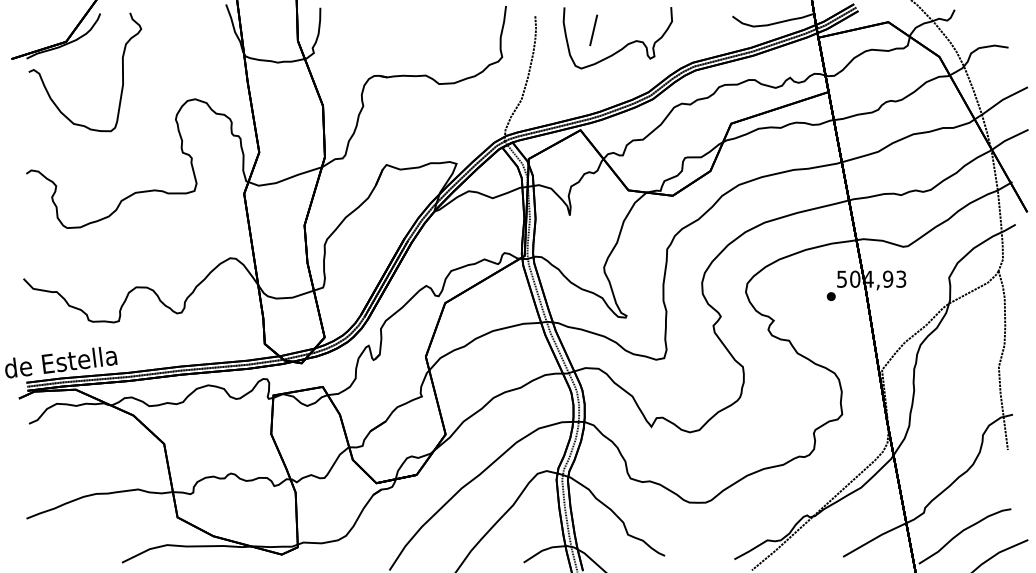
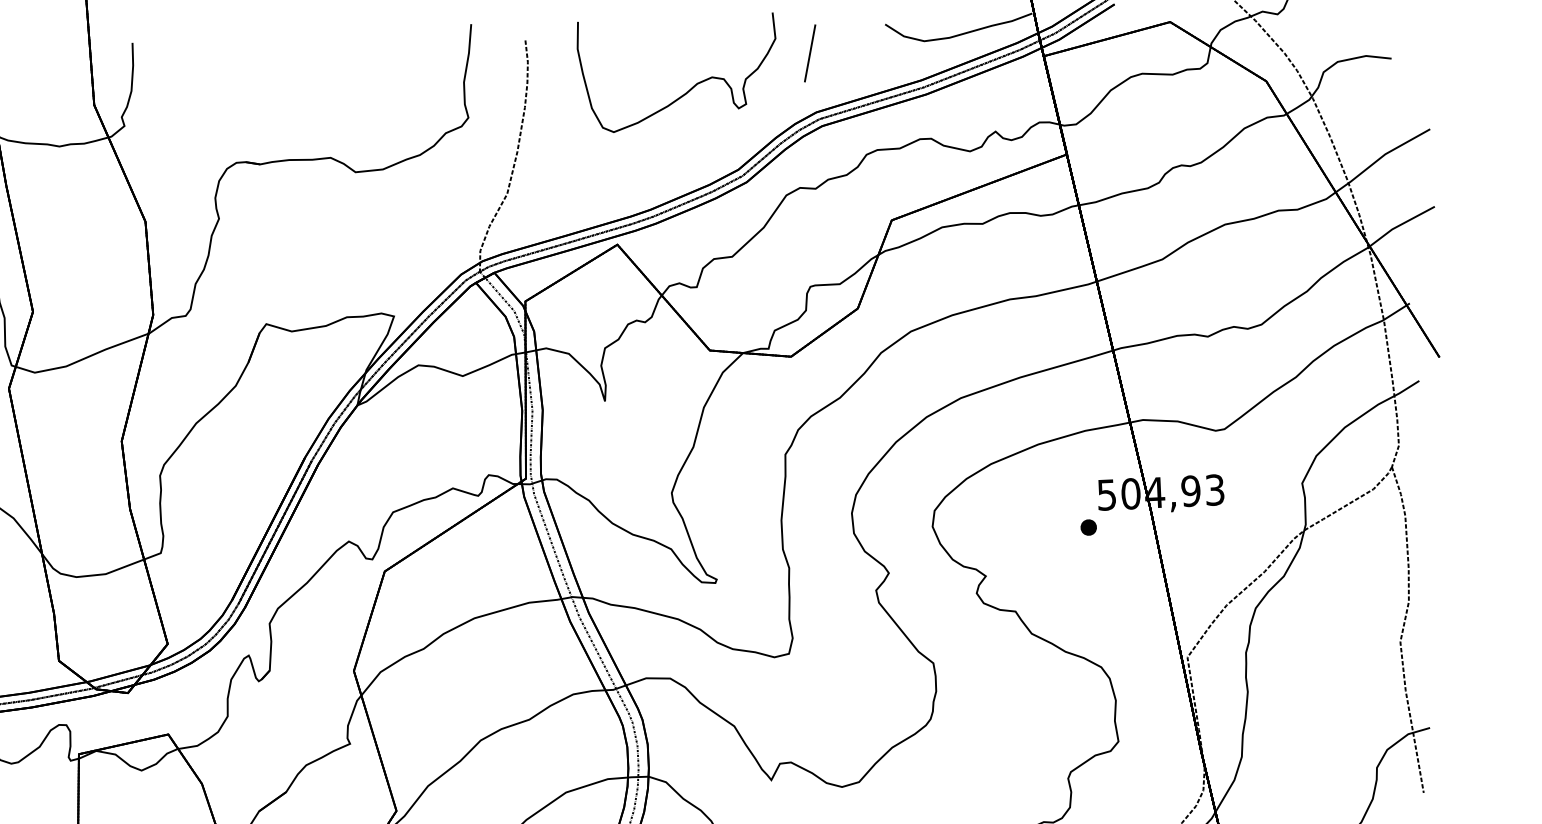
line: (593, 30) -> (809, 53), moved

